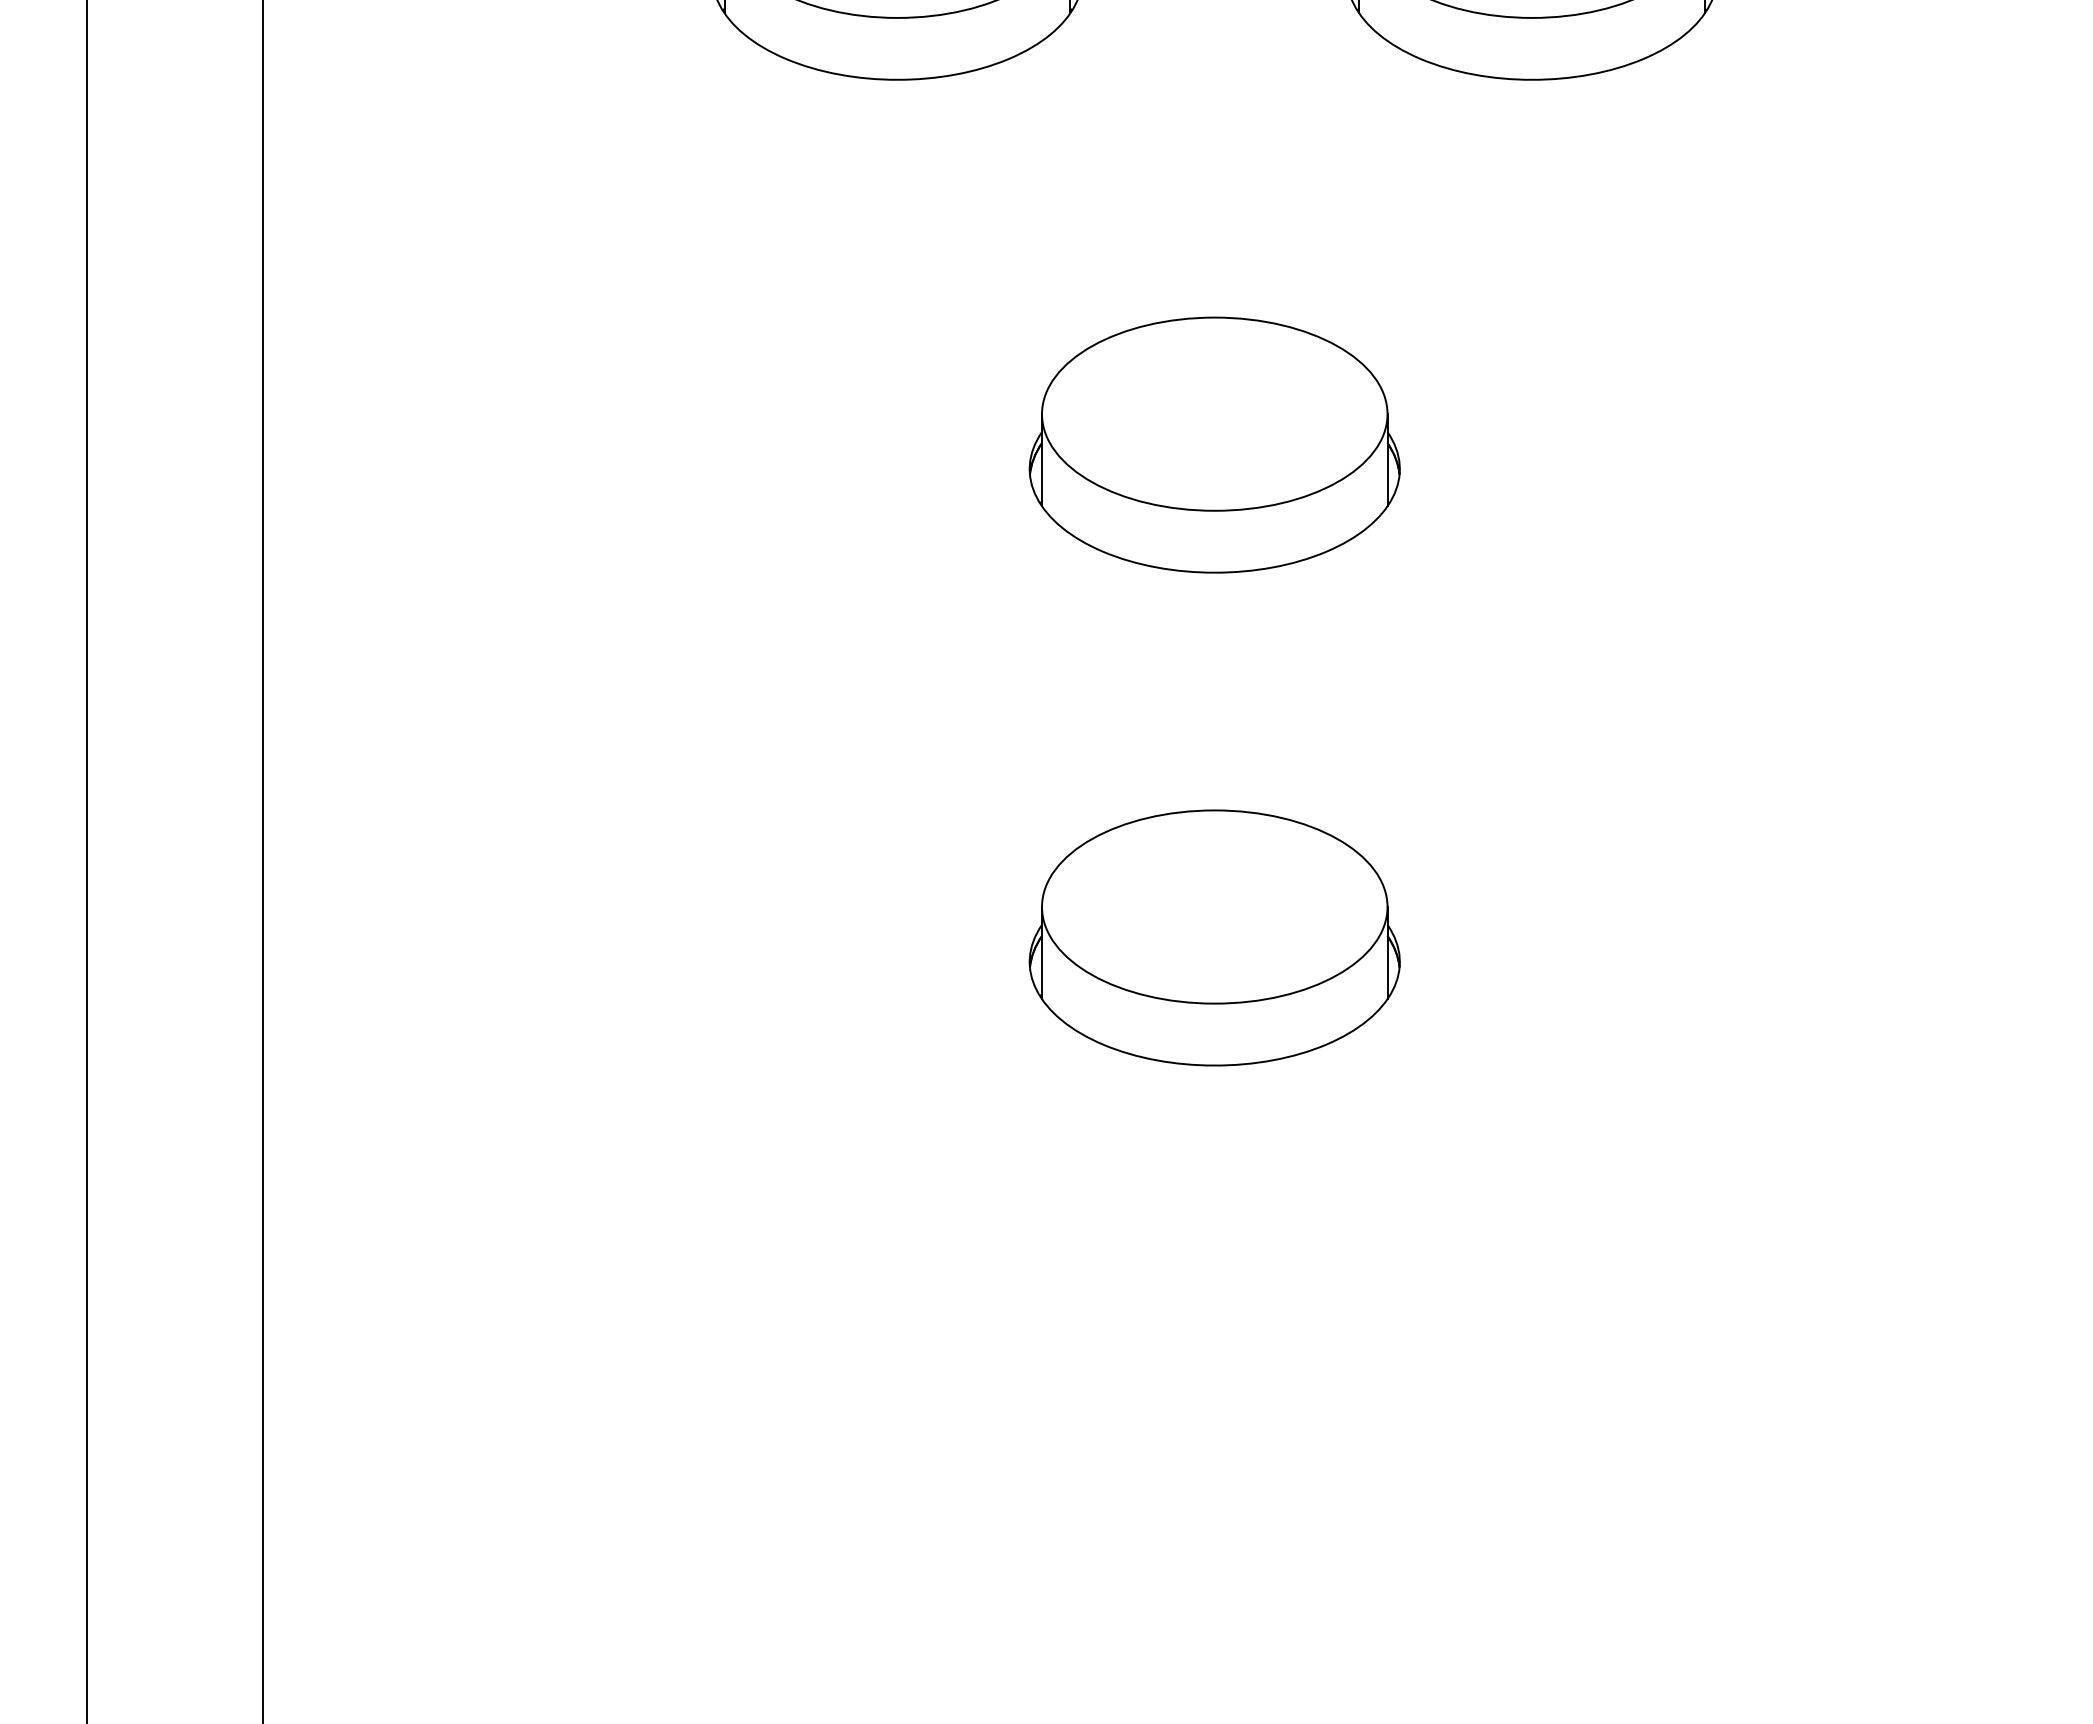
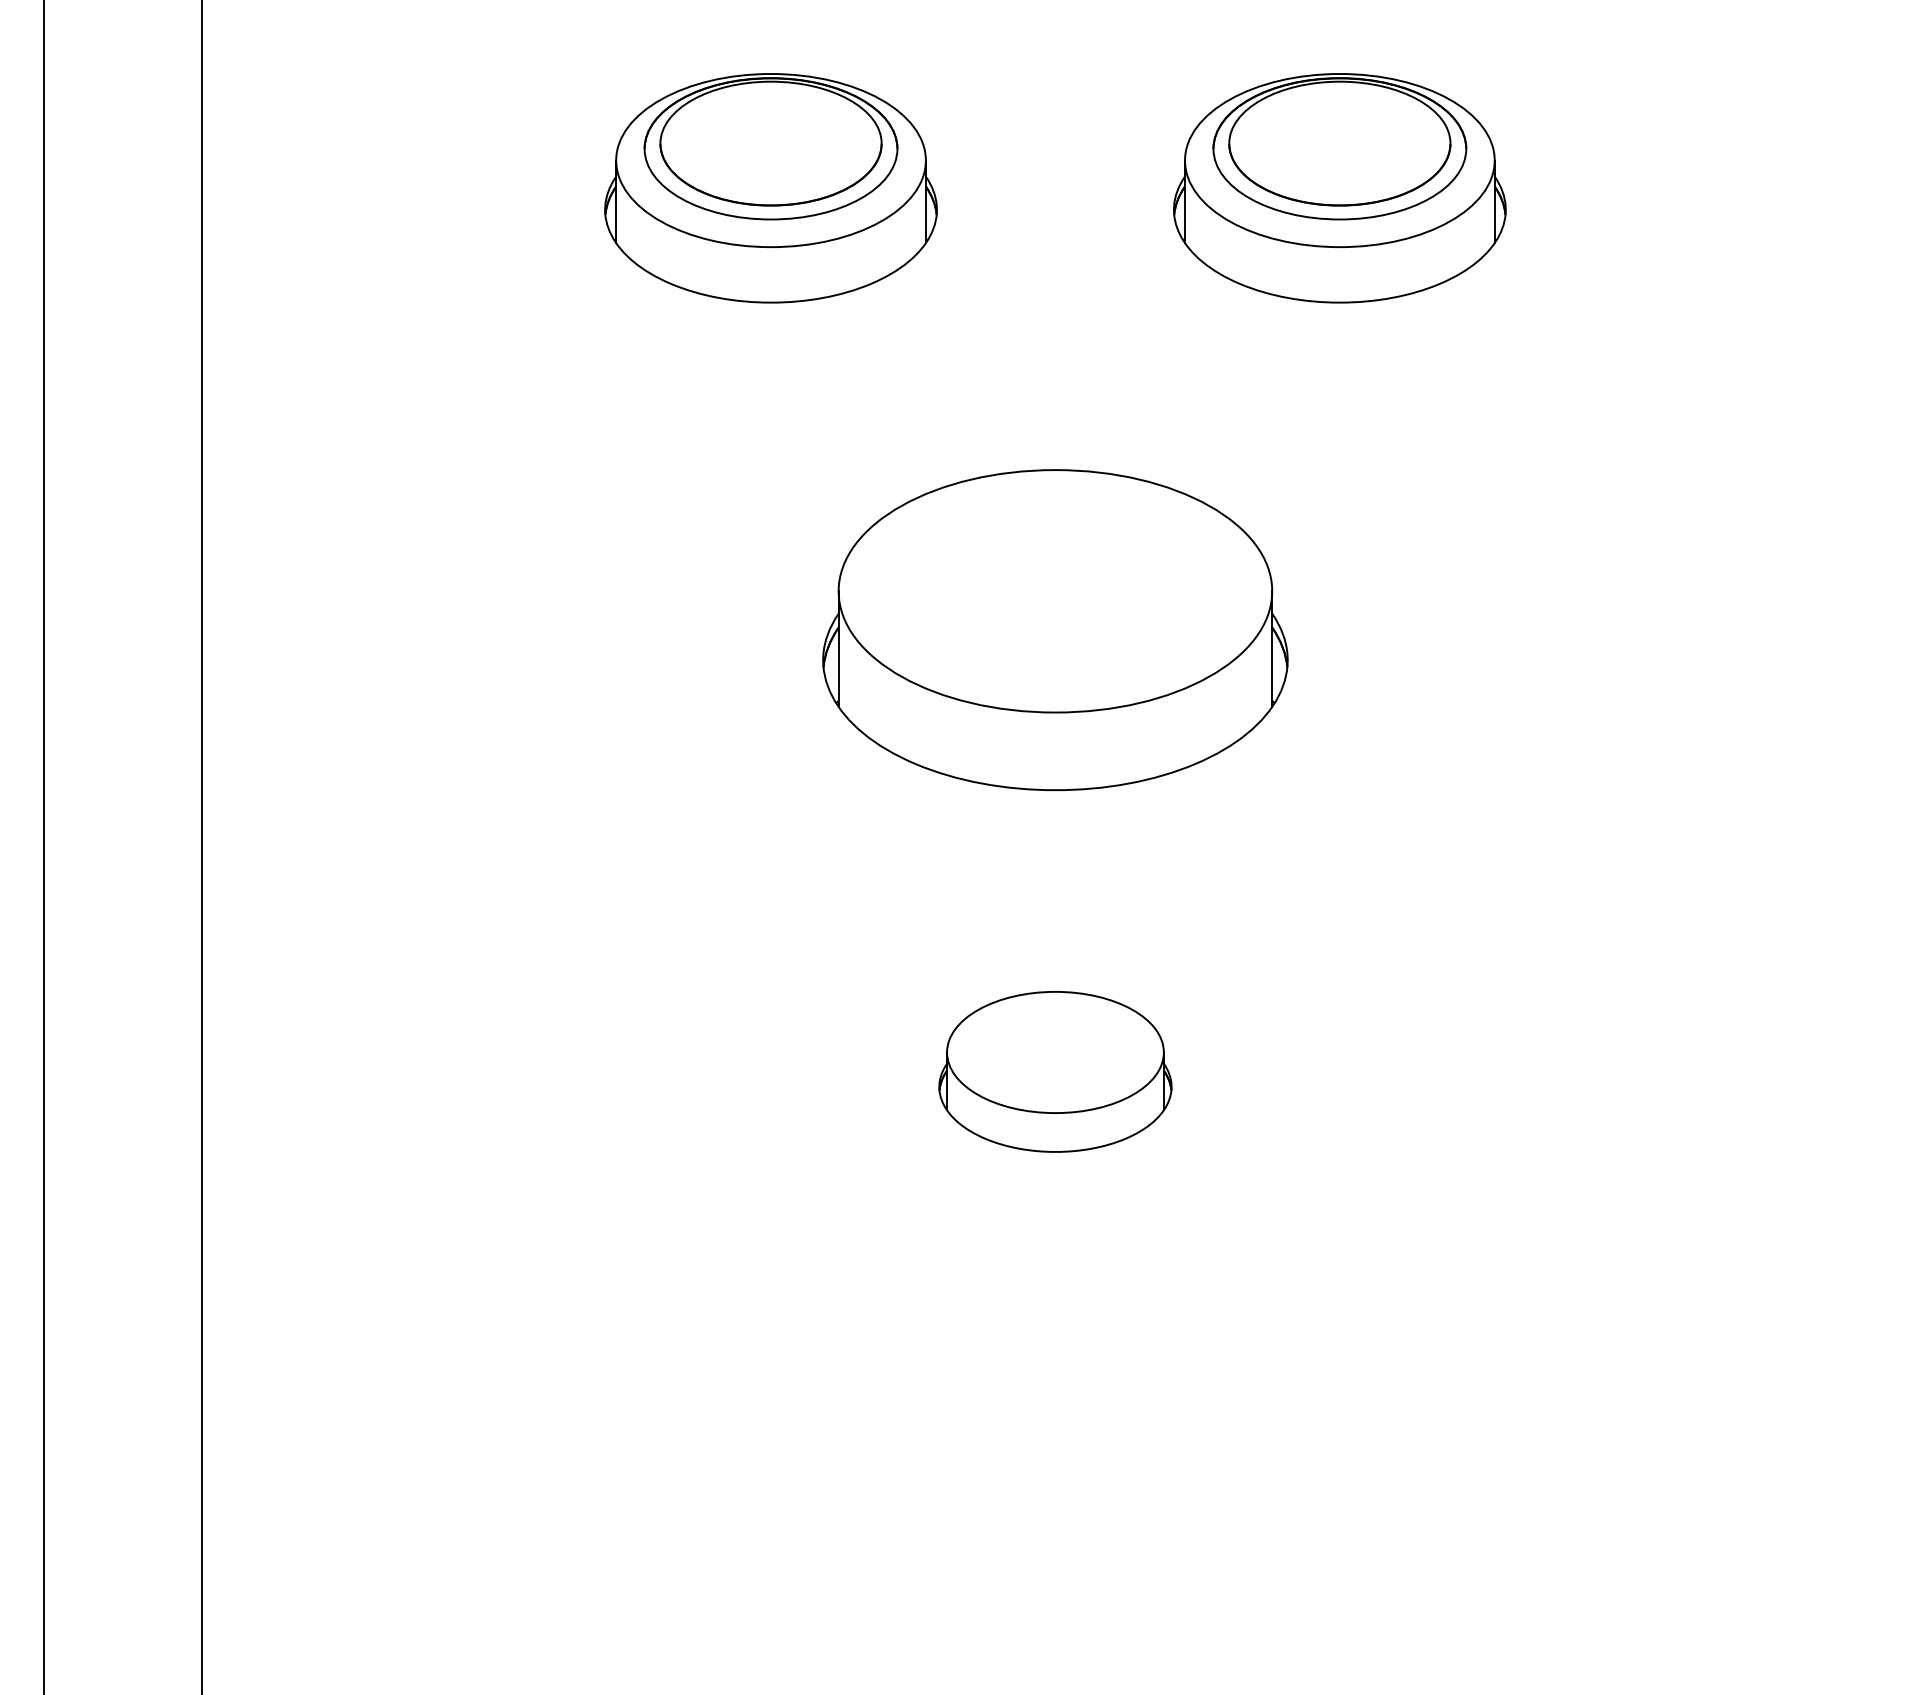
part: (1214, 444) -> (1055, 629), size x1.4
part: (1214, 937) -> (1055, 1071), size x0.7

